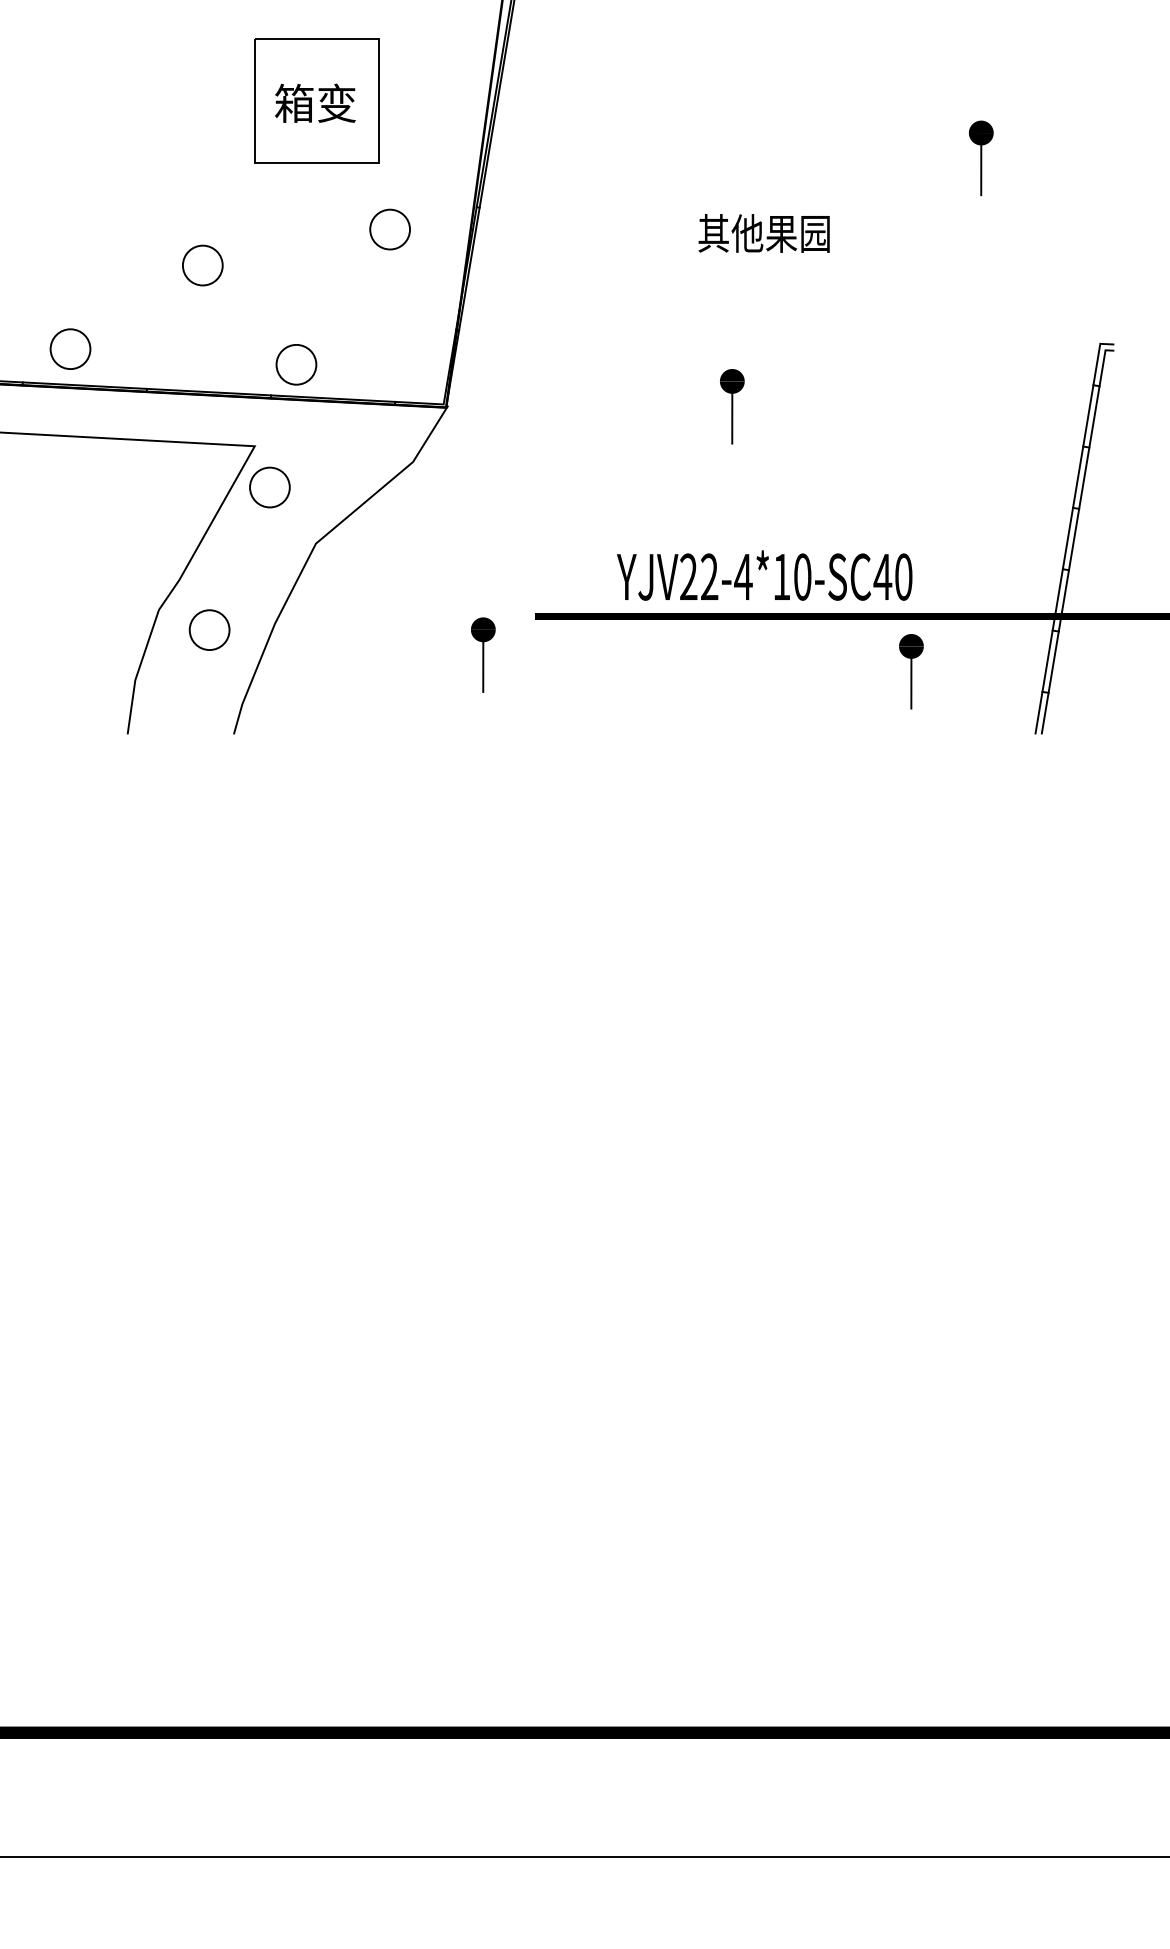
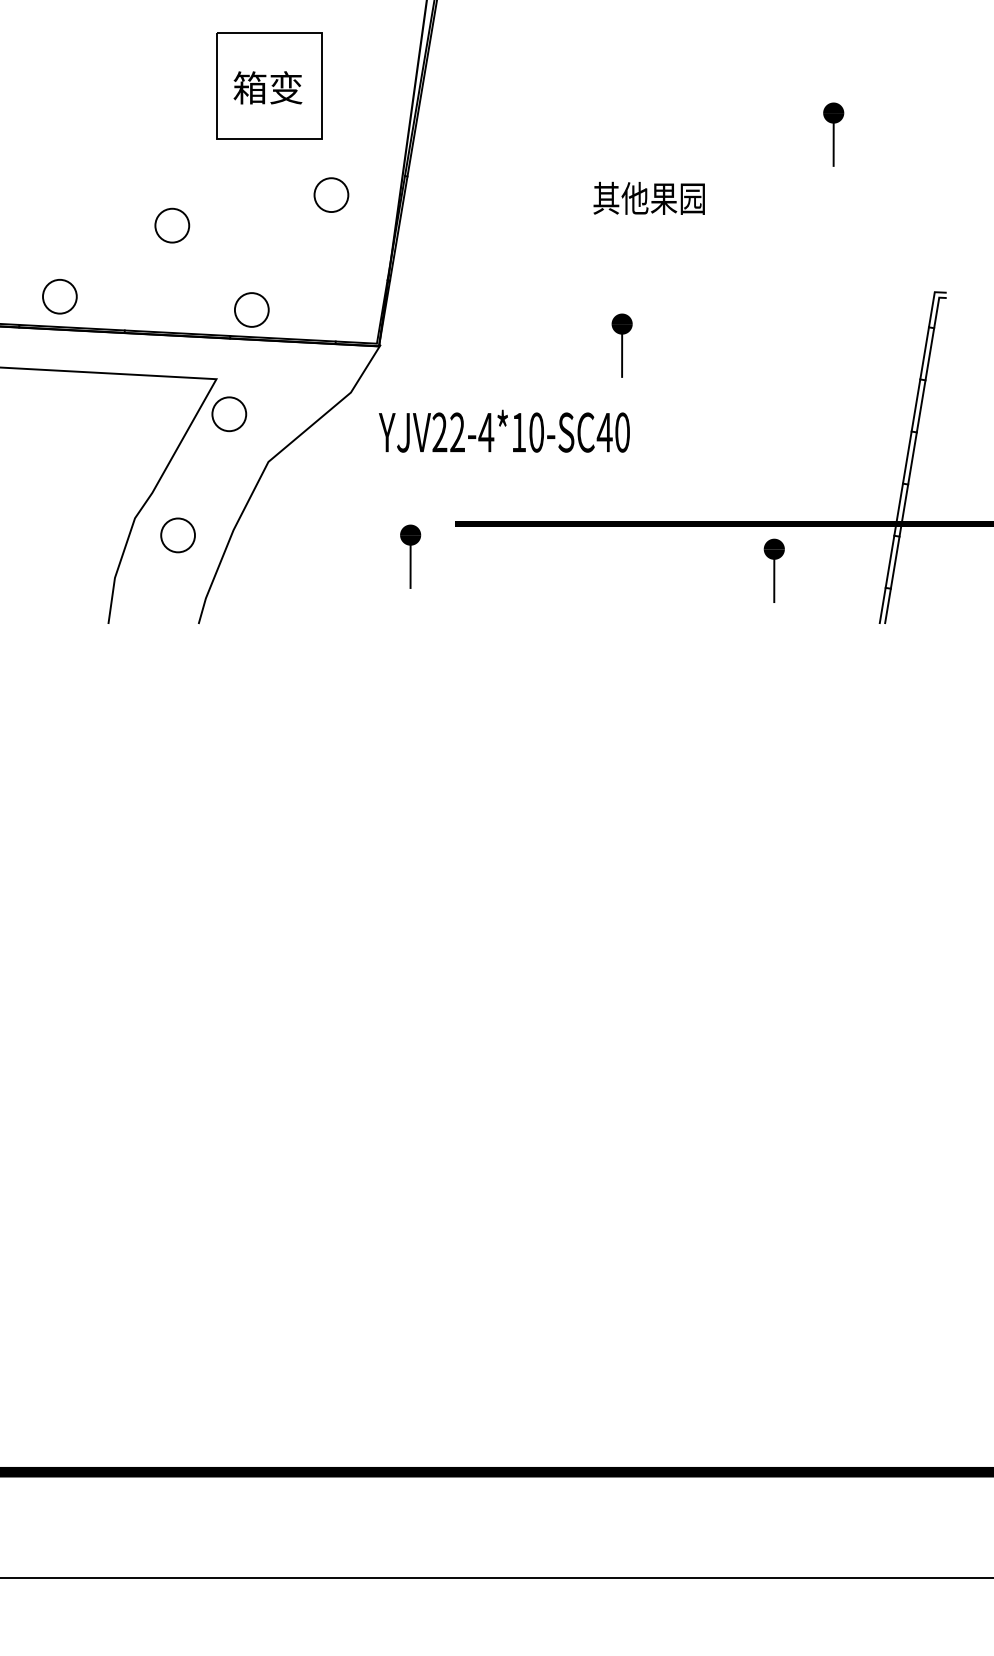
text: (764, 575) -> (504, 431), moved

